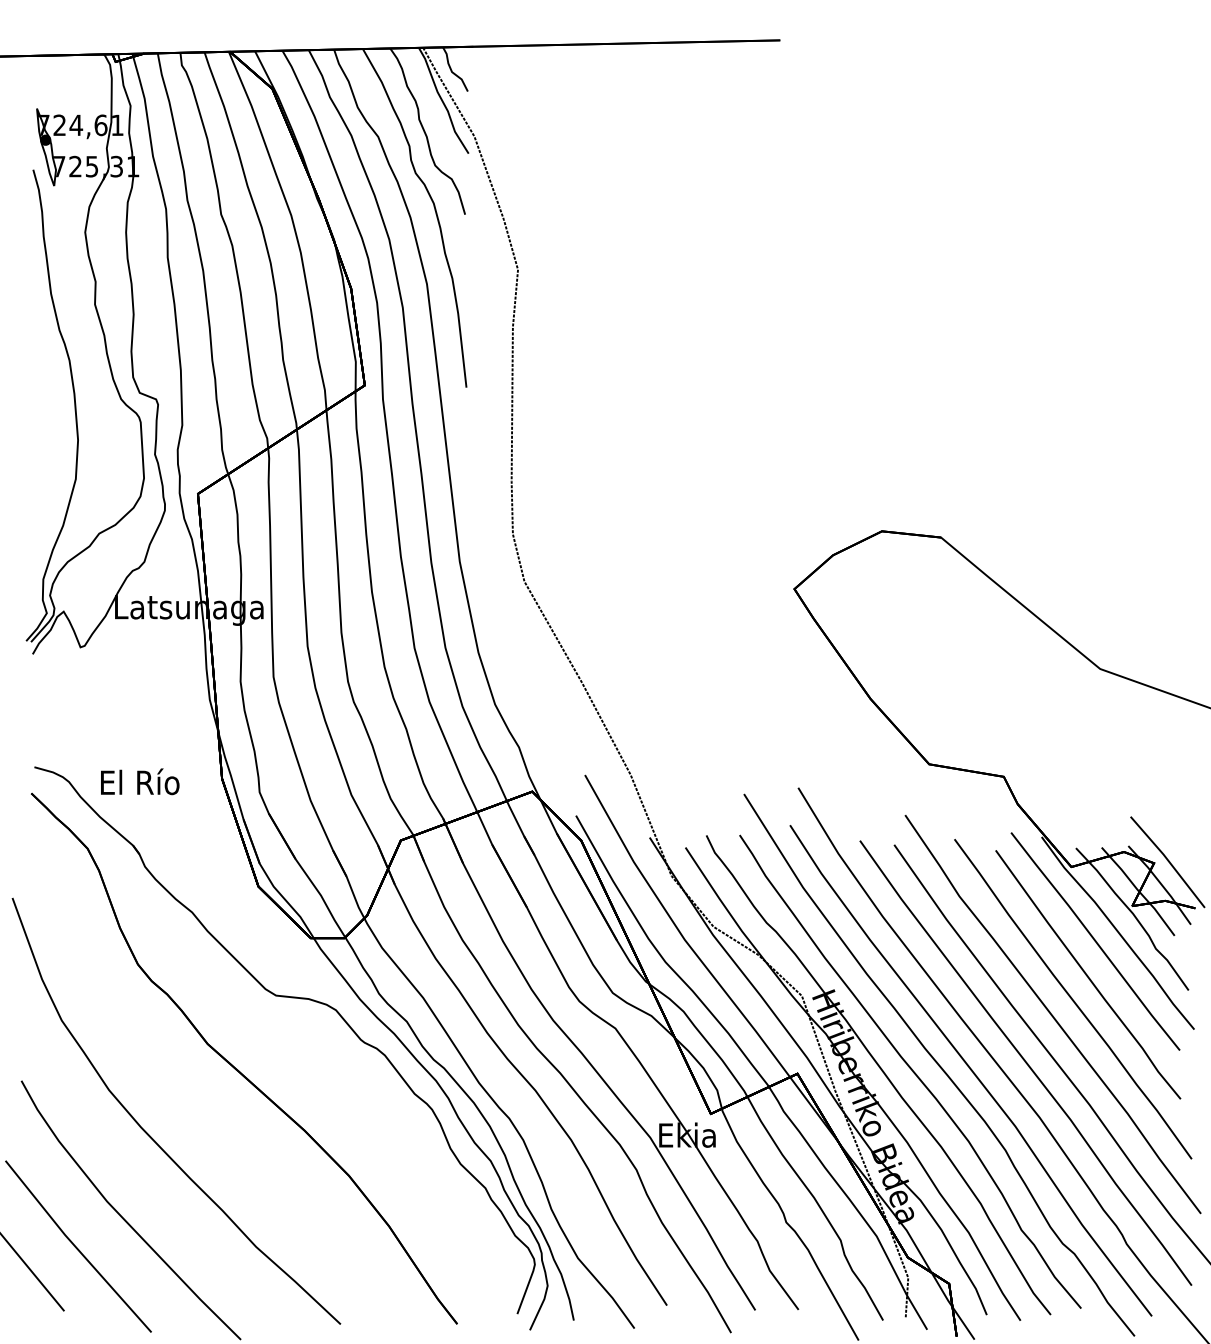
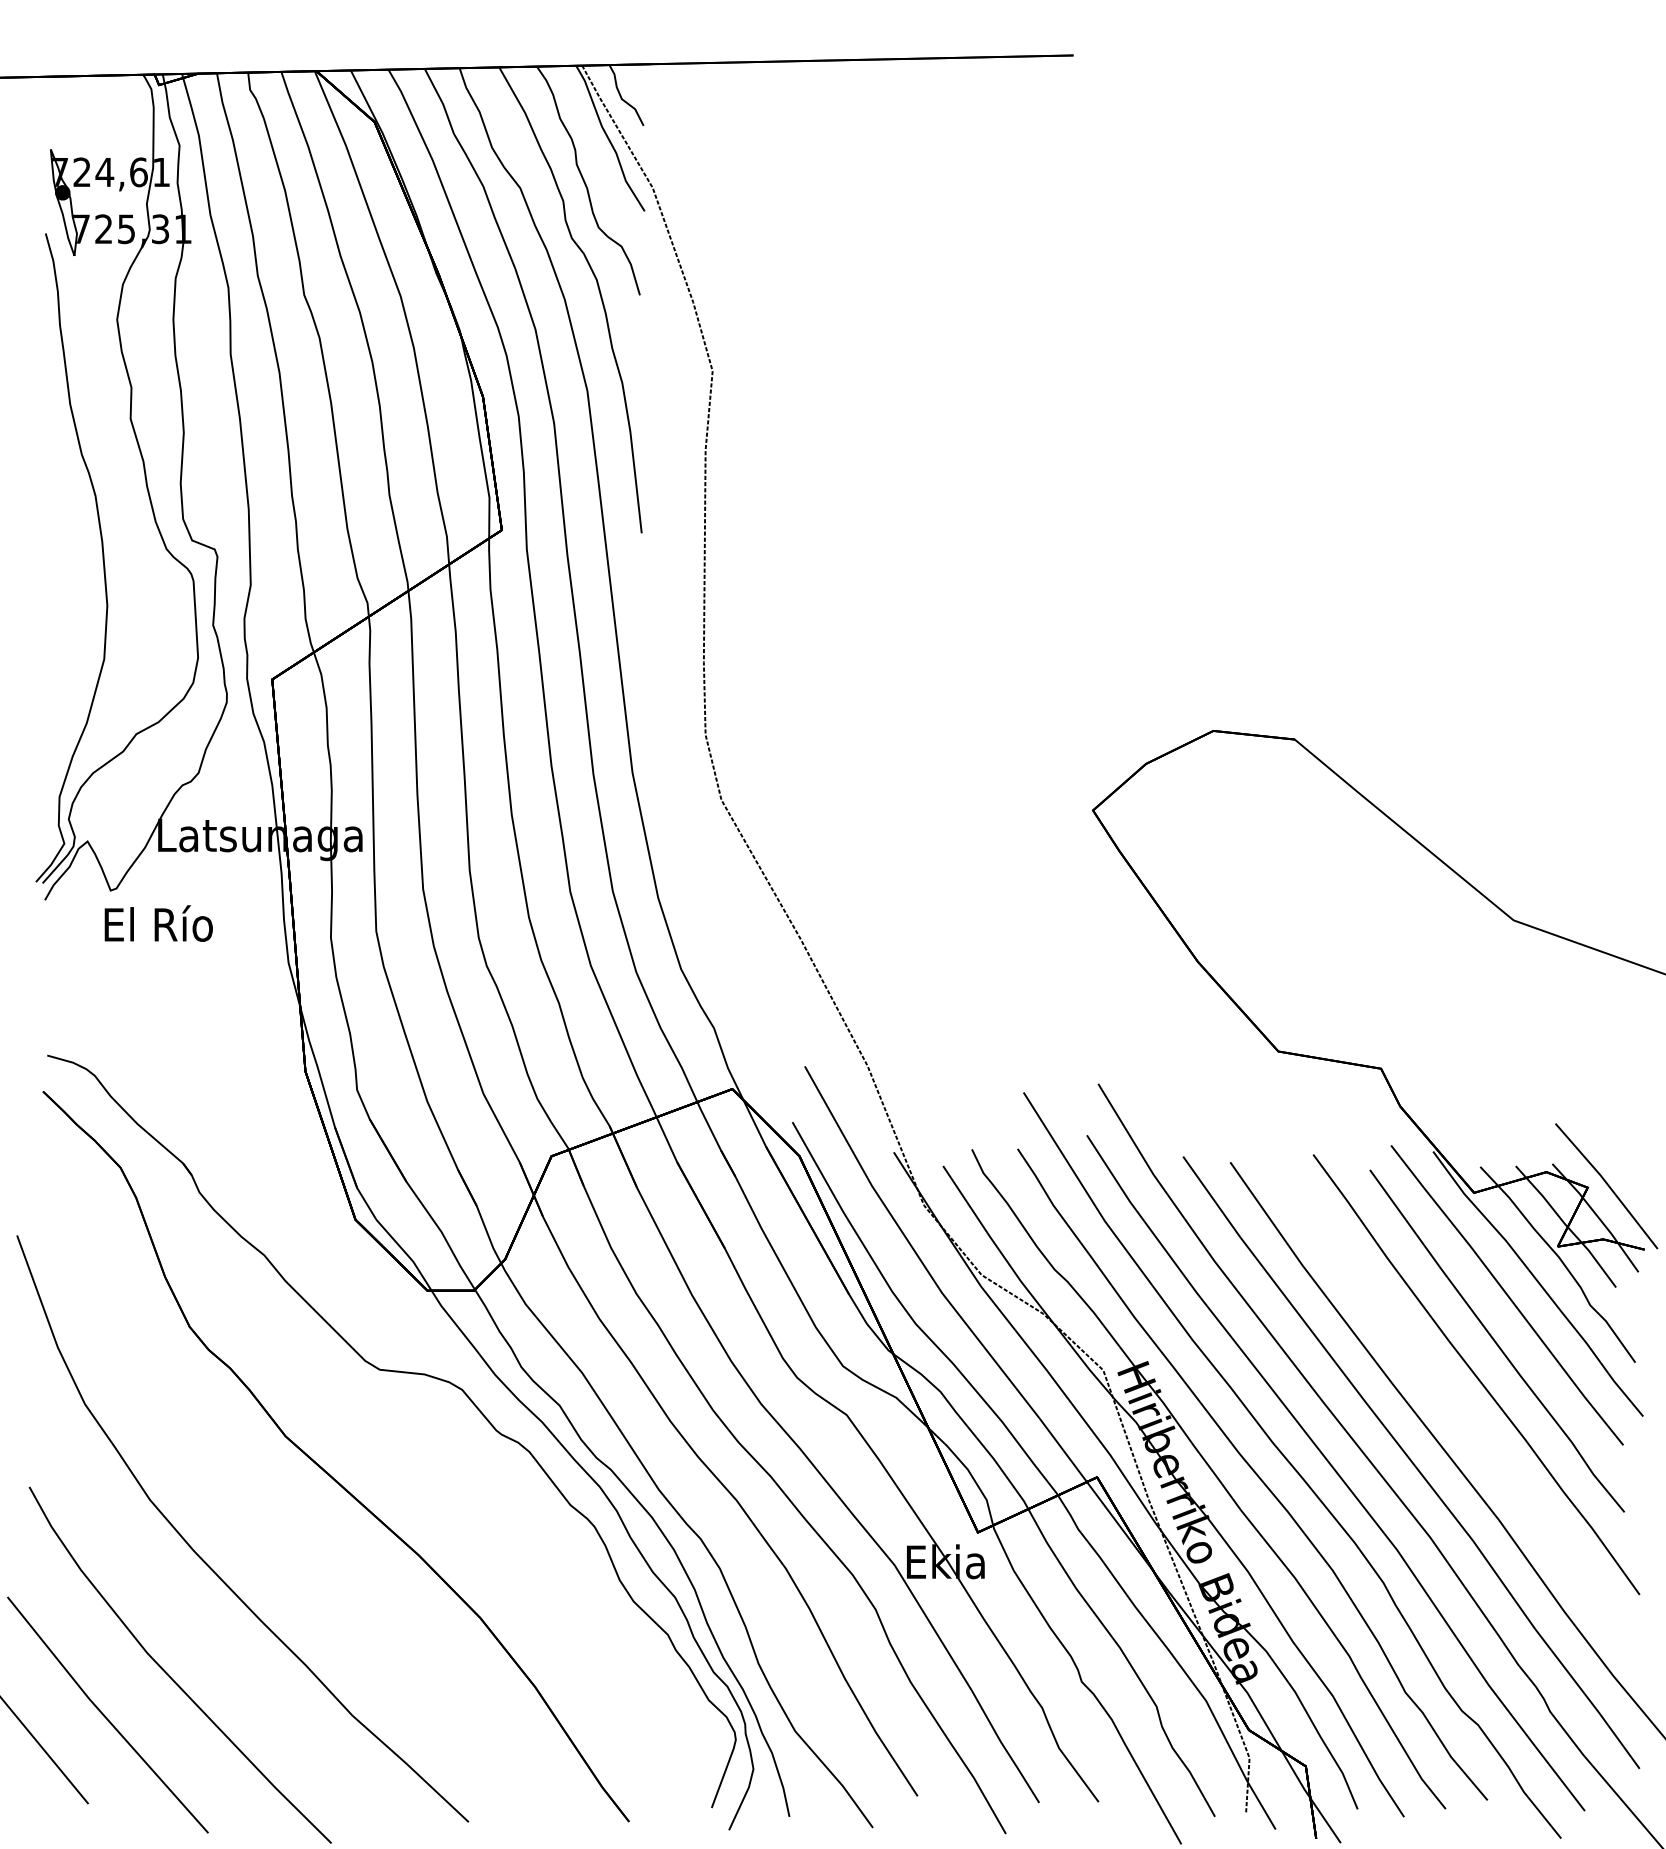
text: (139, 781) -> (158, 923), moved
part: (1052, 1014) -> (1448, 1395), removed

